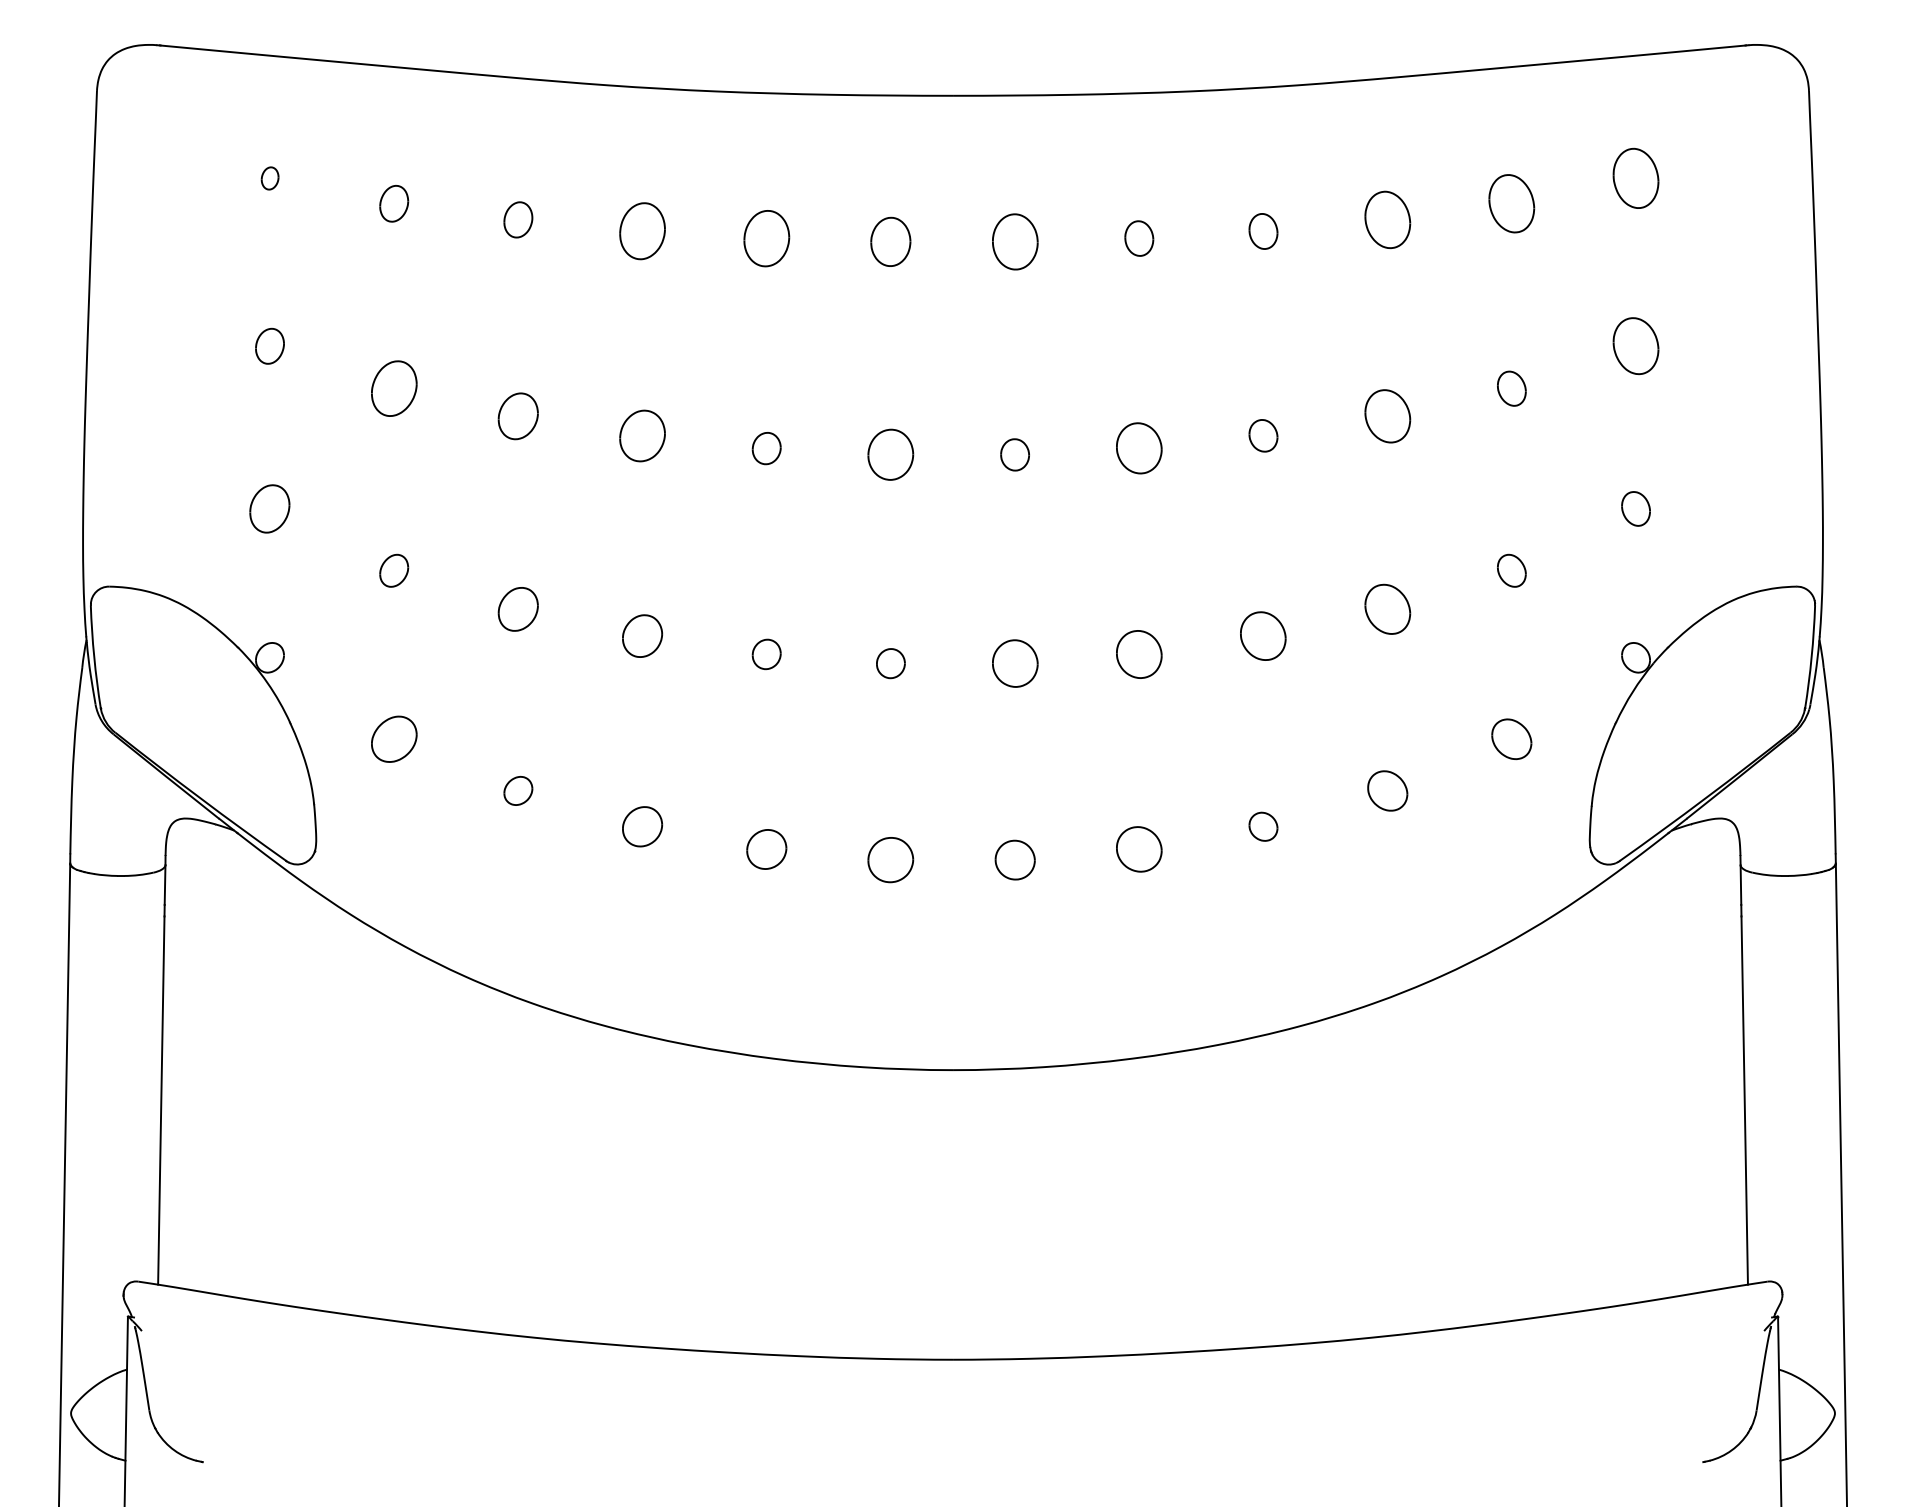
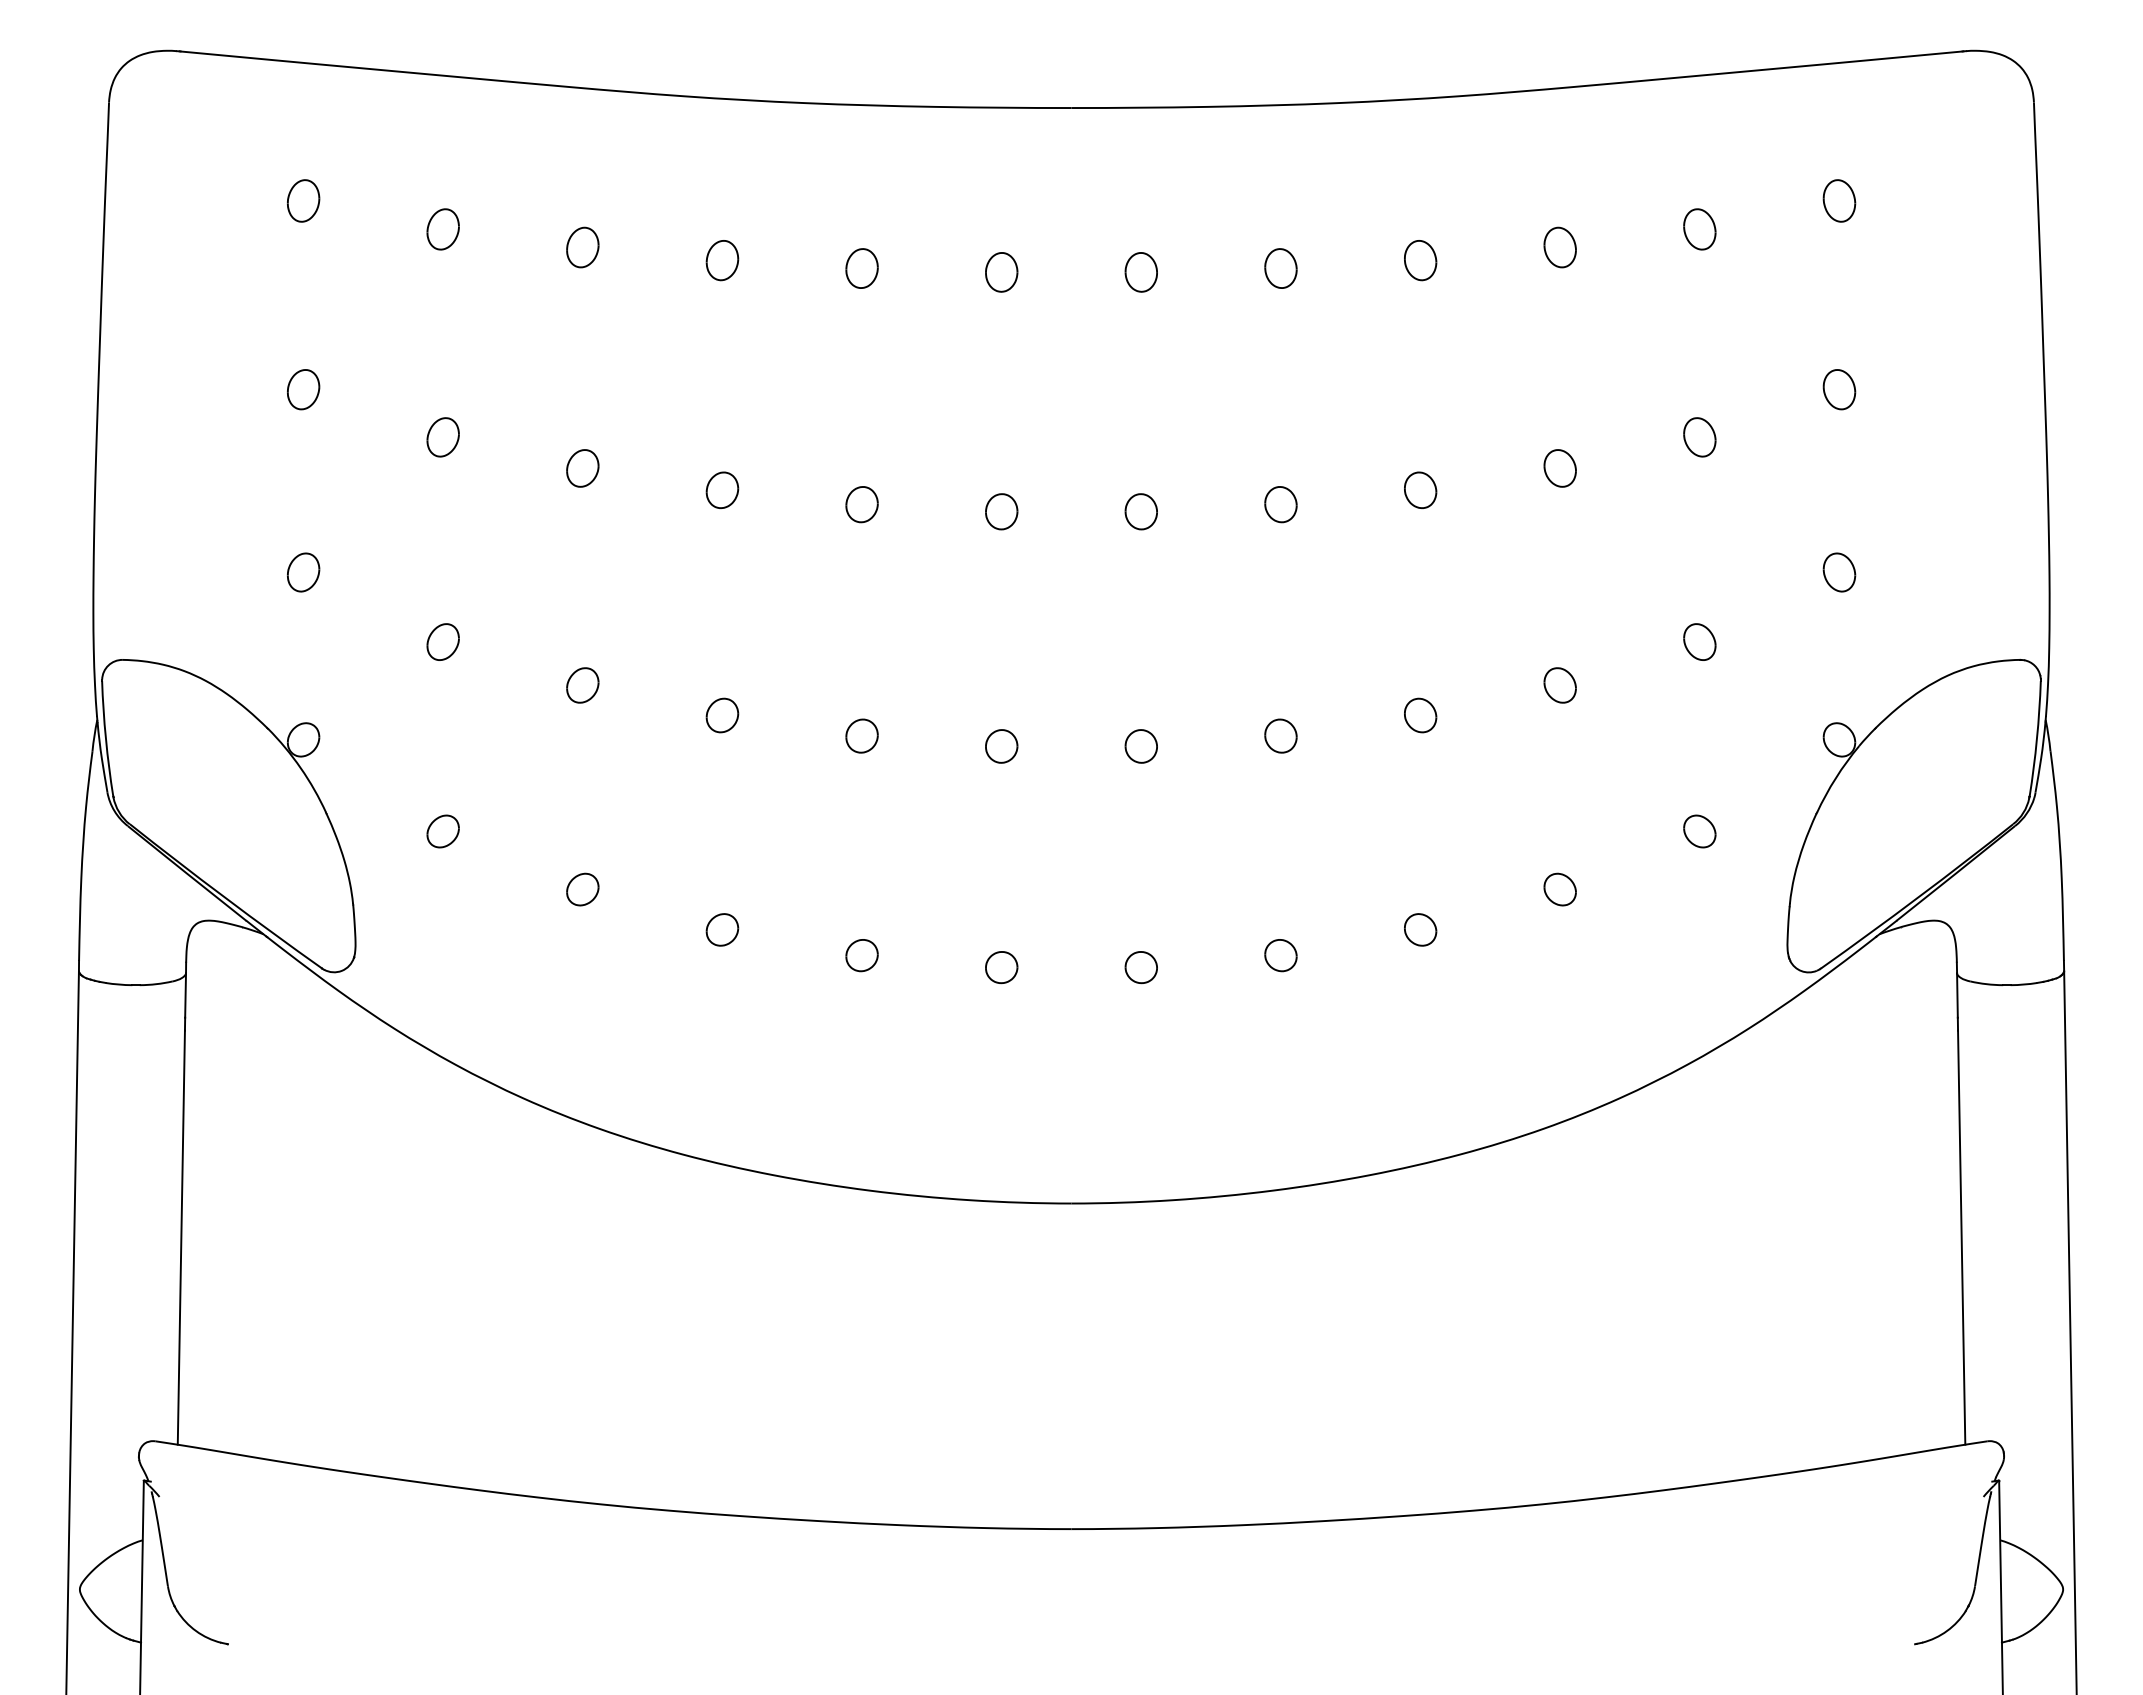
part: (269, 178) -> (303, 200), size x1.67
part: (1636, 178) -> (1839, 200), size x0.62
part: (1511, 203) -> (1699, 229), size x0.62
part: (1387, 219) -> (1559, 247), size x0.62
part: (642, 231) -> (722, 260), size x0.62
part: (766, 238) -> (861, 268), size x0.62
part: (890, 242) -> (1001, 272), size x0.71
part: (1014, 242) -> (1140, 272), size x0.62
part: (1636, 346) -> (1839, 389), size x0.62
part: (393, 388) -> (442, 437), size x0.62
part: (518, 416) -> (582, 468), size x0.71
part: (1387, 416) -> (1559, 468), size x0.62
part: (642, 435) -> (722, 489), size x0.62
part: (1138, 448) -> (1280, 504), size x0.62
part: (890, 454) -> (1001, 511), size x0.62
part: (269, 508) -> (303, 572), size x0.71
part: (518, 609) -> (582, 685), size x0.71
part: (1387, 609) -> (1559, 685), size x0.62
part: (642, 636) -> (722, 715), size x0.71
part: (1263, 636) -> (1420, 715), size x0.62
part: (1138, 653) -> (1280, 735), size x0.62
part: (1014, 663) -> (1140, 746), size x0.62
part: (393, 739) -> (442, 831), size x0.62
part: (1511, 739) -> (1699, 831), size x0.71
part: (1387, 790) -> (1559, 889), size x0.71
part: (642, 826) -> (722, 929), size x0.71
part: (766, 849) -> (861, 955), size x0.71
part: (1138, 849) -> (1280, 955), size x0.62
part: (890, 860) -> (1001, 967), size x0.62
part: (1014, 860) -> (1140, 967), size x0.71

